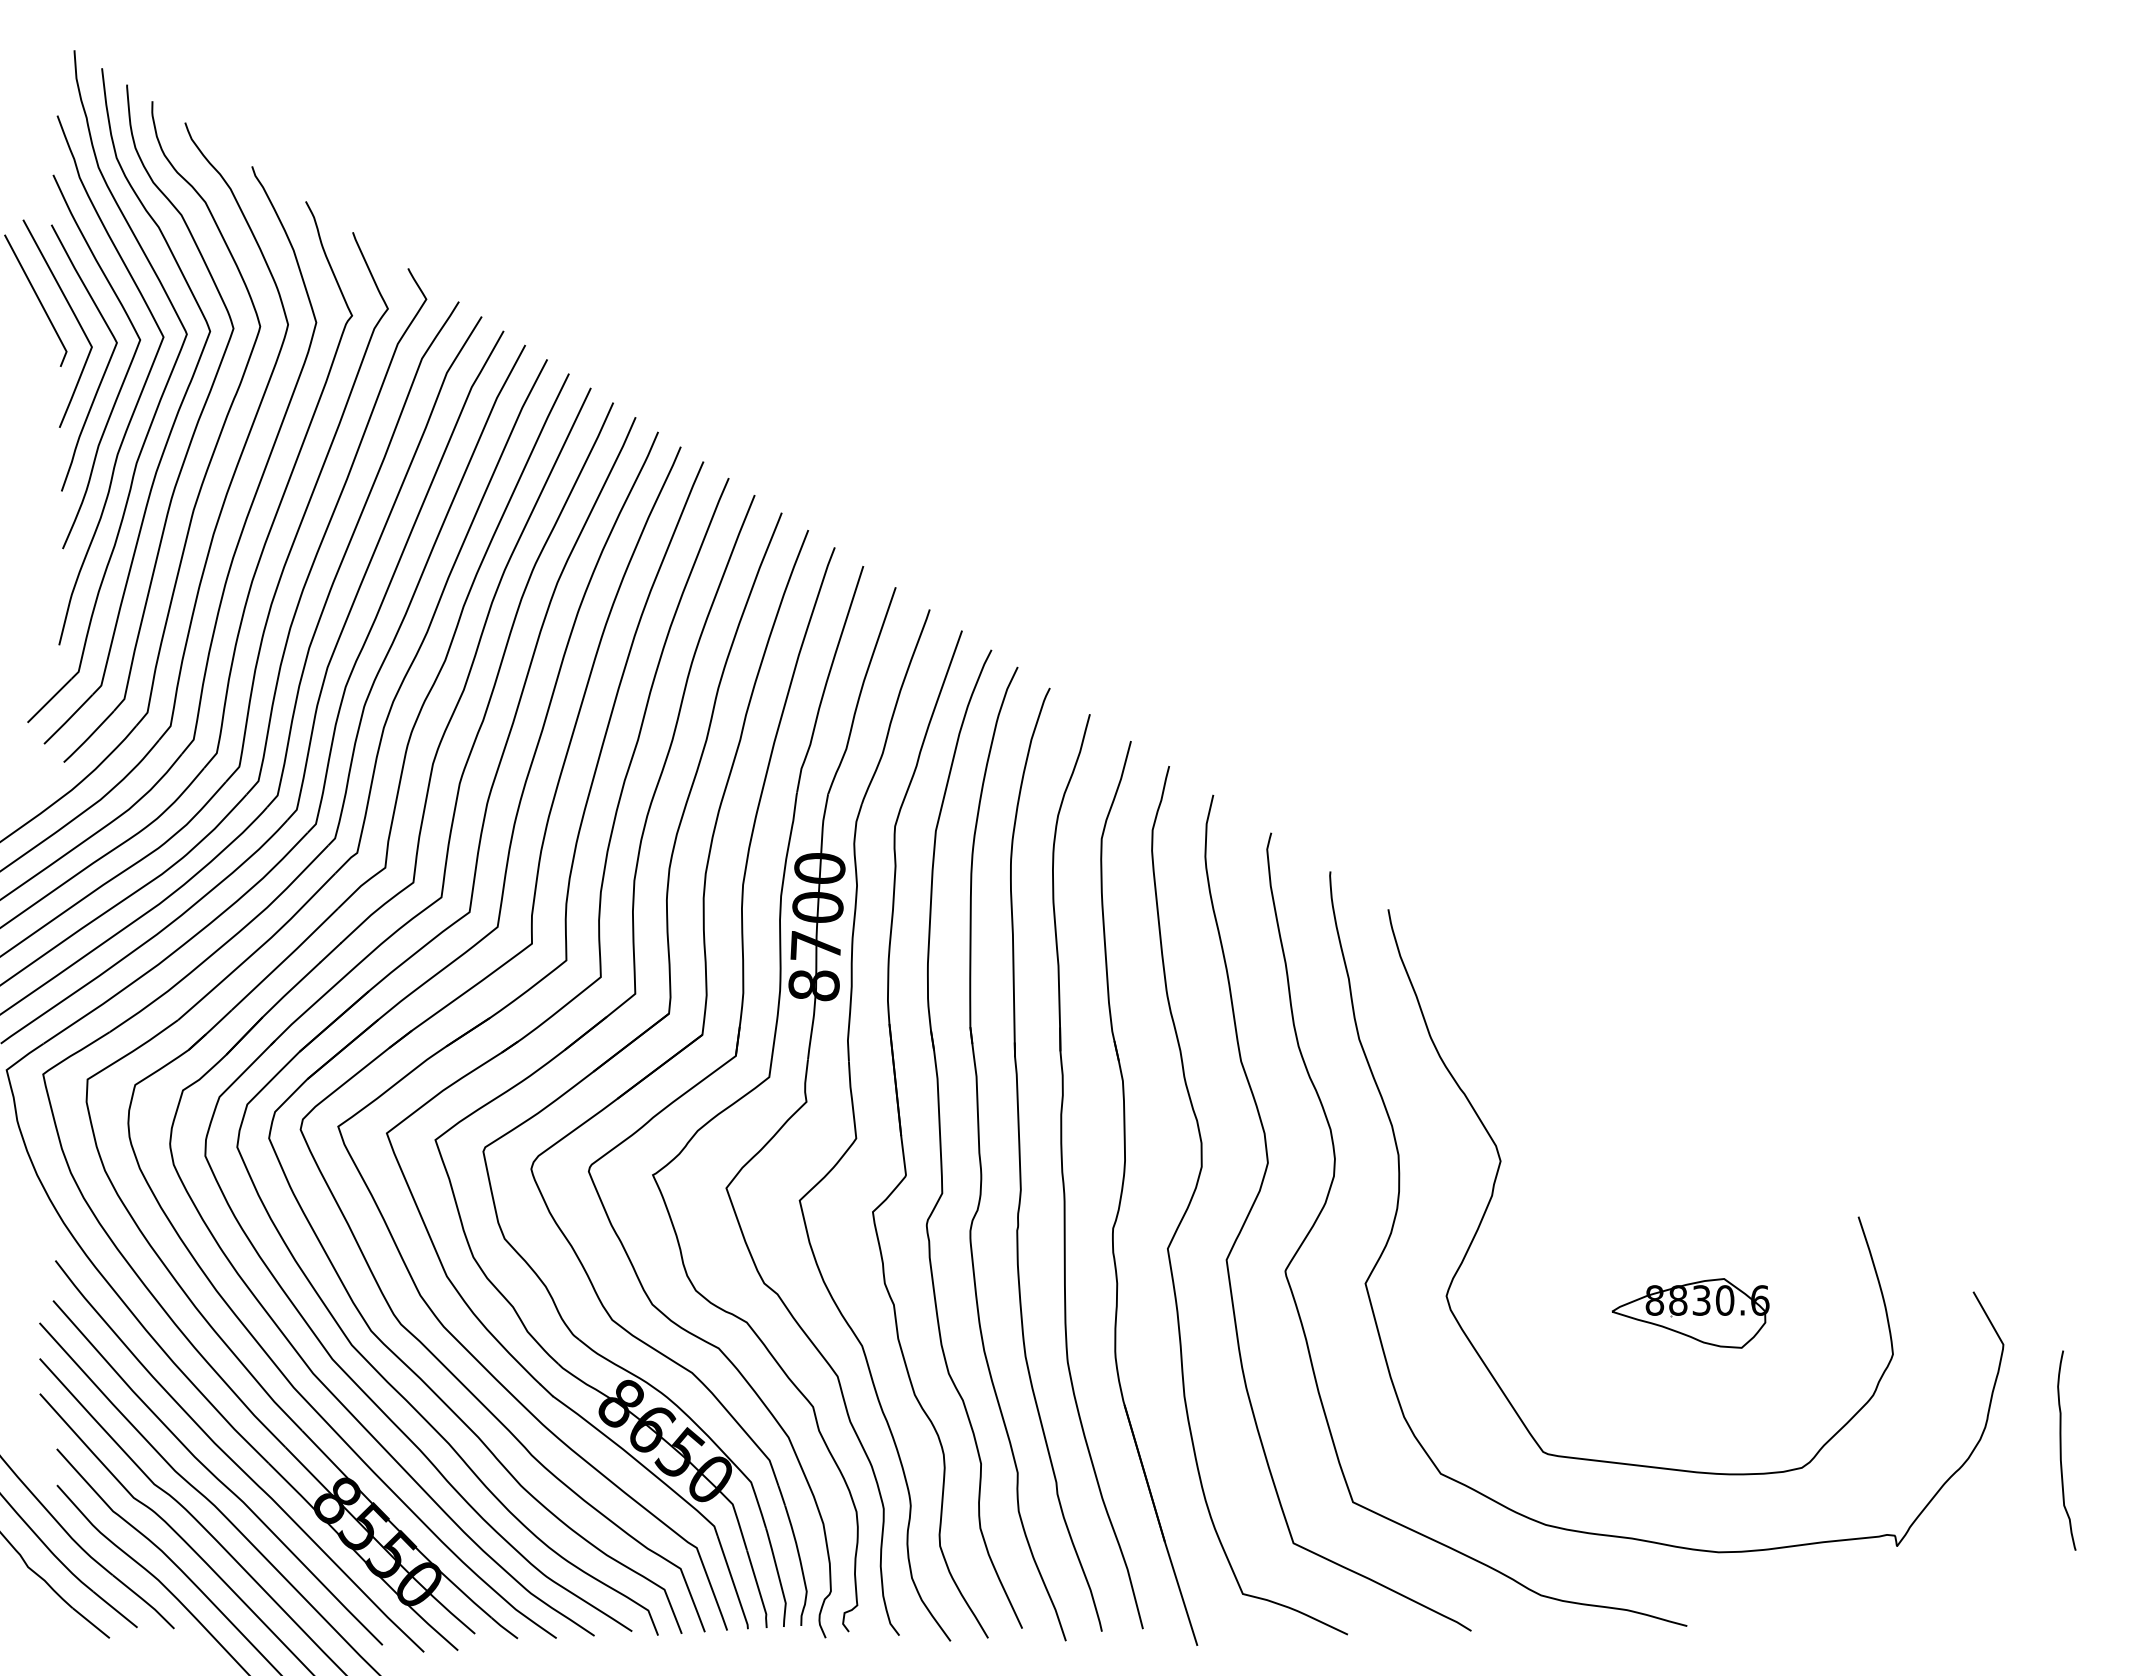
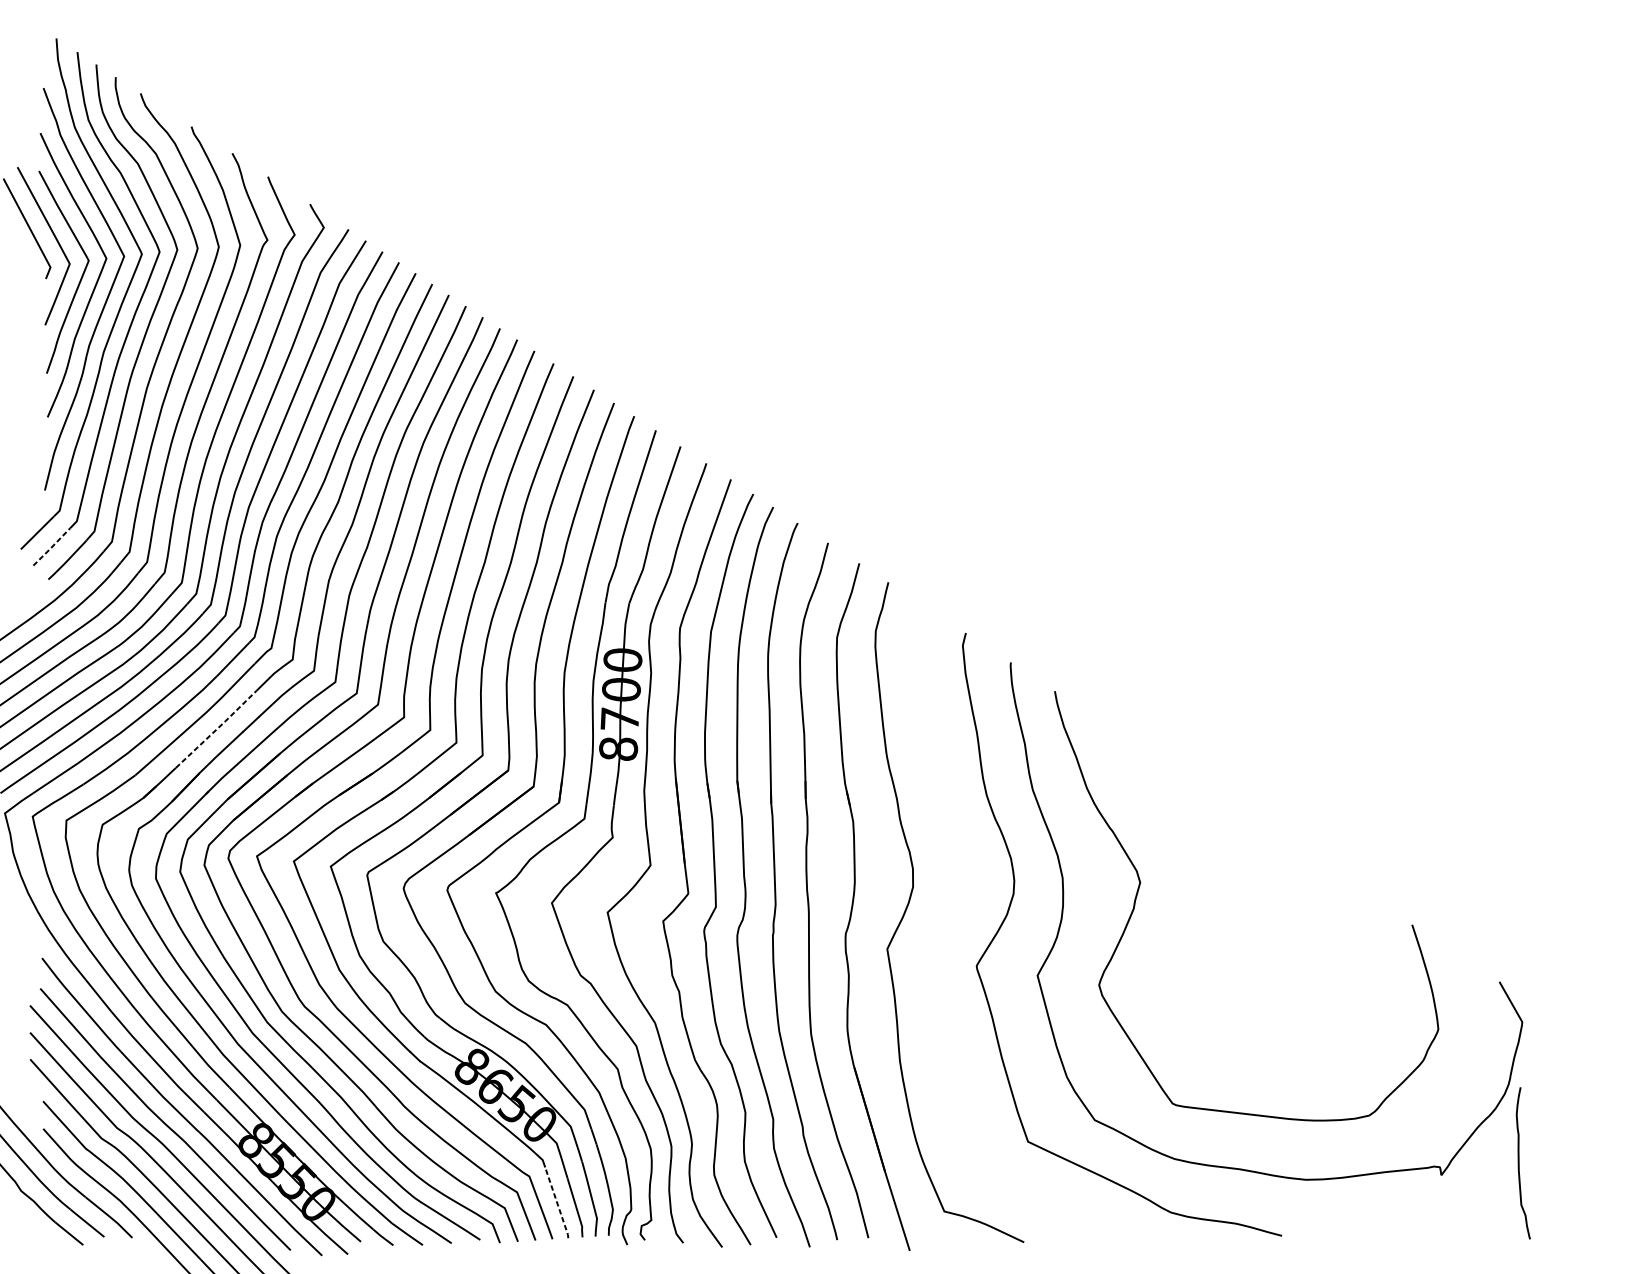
line: (68, 719) -> (51, 546), solid -> dashed
line: (286, 958) -> (217, 728), solid -> dashed
curve: (1262, 1186) -> (959, 901), removed
part: (1690, 1313) -> (1284, 998), removed
curve: (2061, 1450) -> (1519, 1163), moved
line: (733, 1583) -> (557, 1203), solid -> dashed

